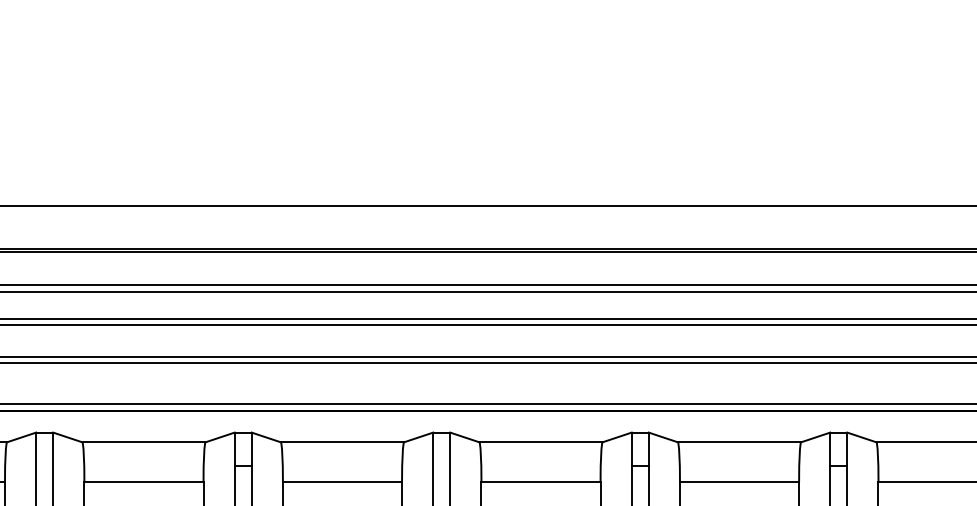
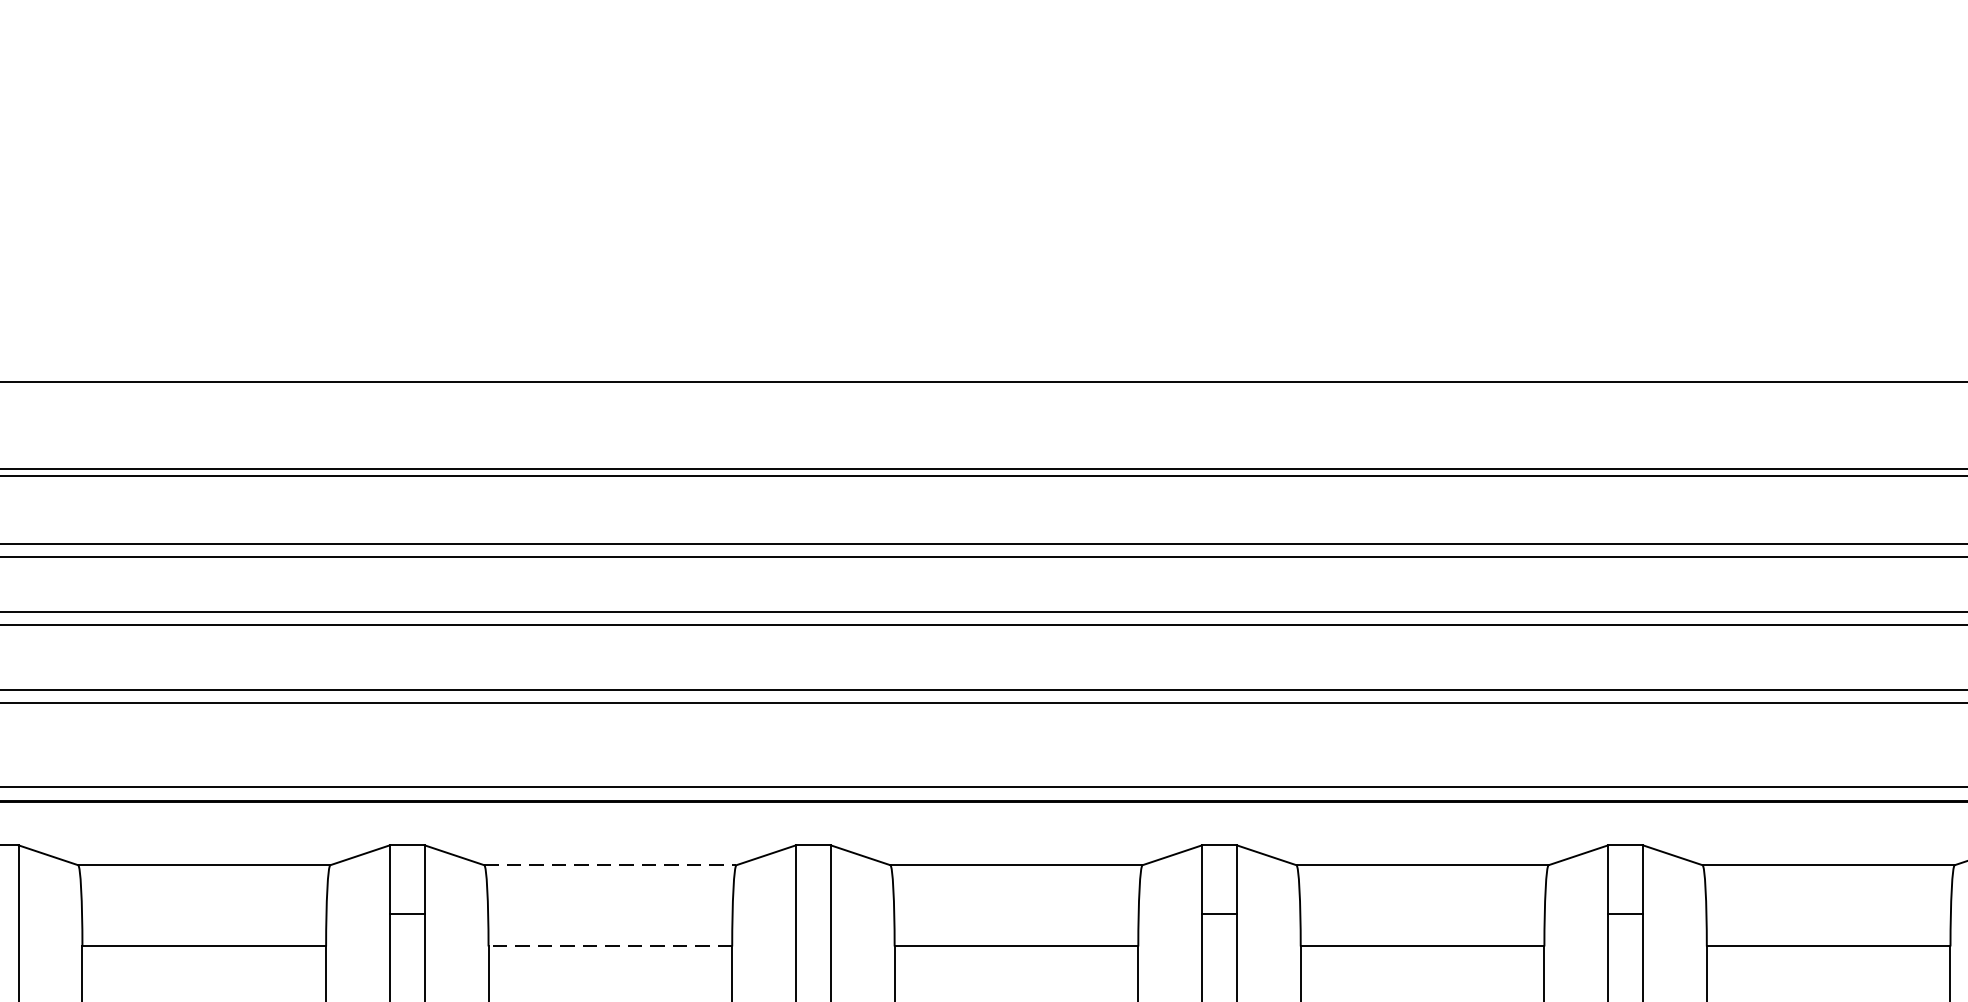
line: (342, 442) -> (610, 865), solid -> dashed
line: (342, 482) -> (610, 947), solid -> dashed

